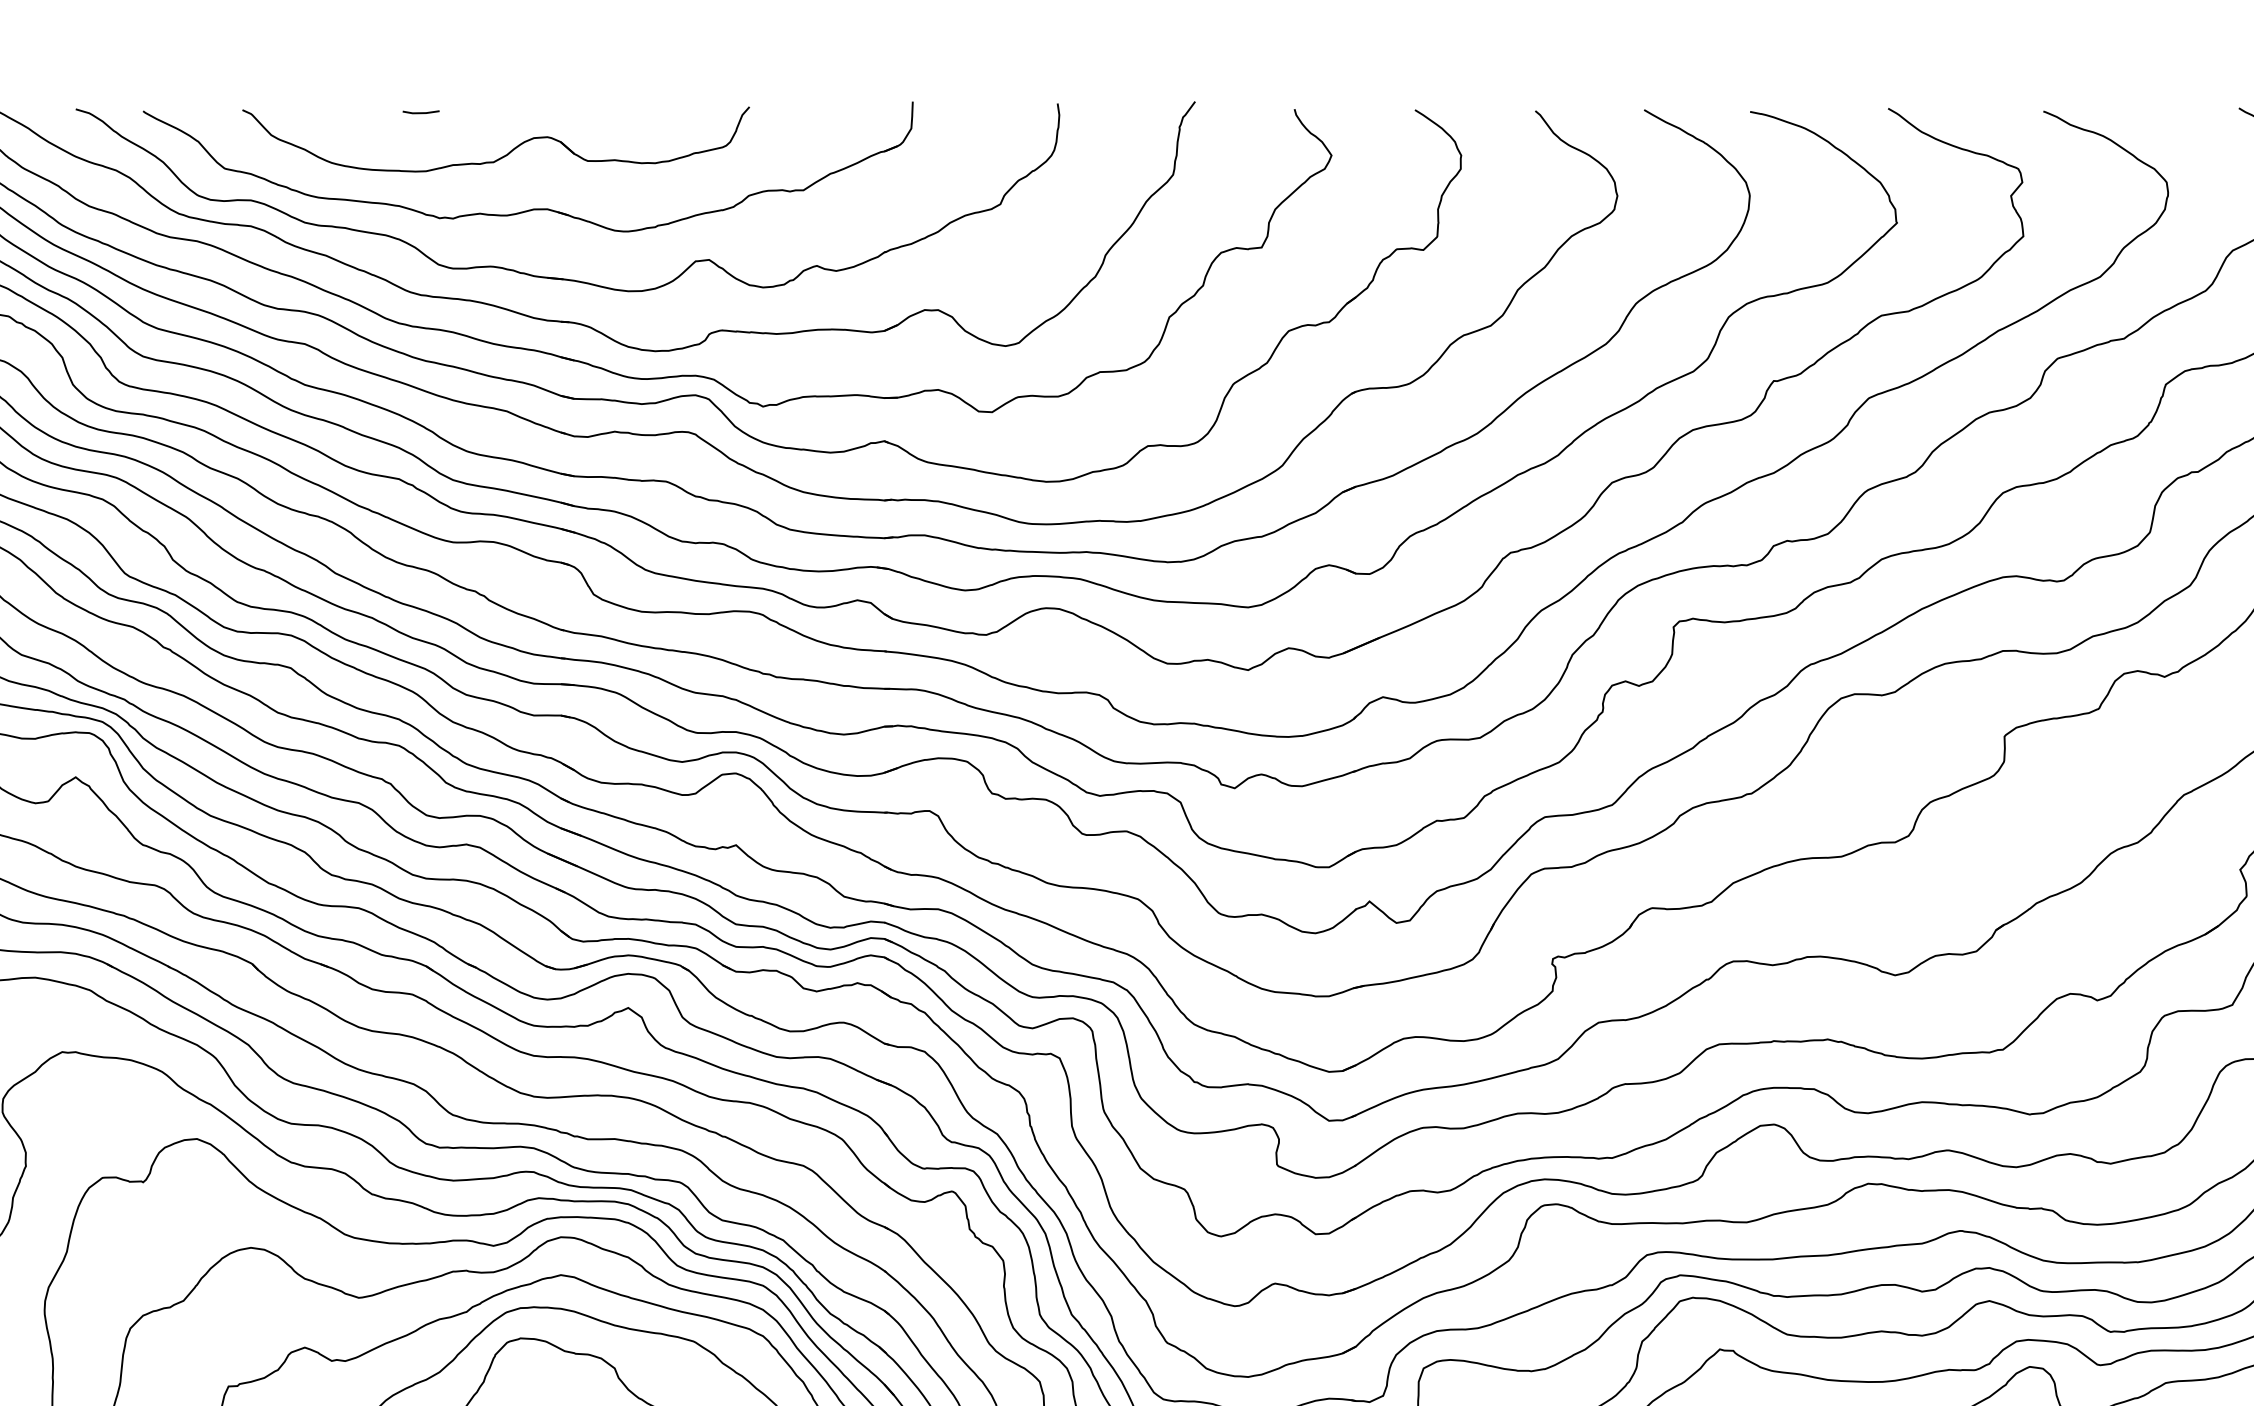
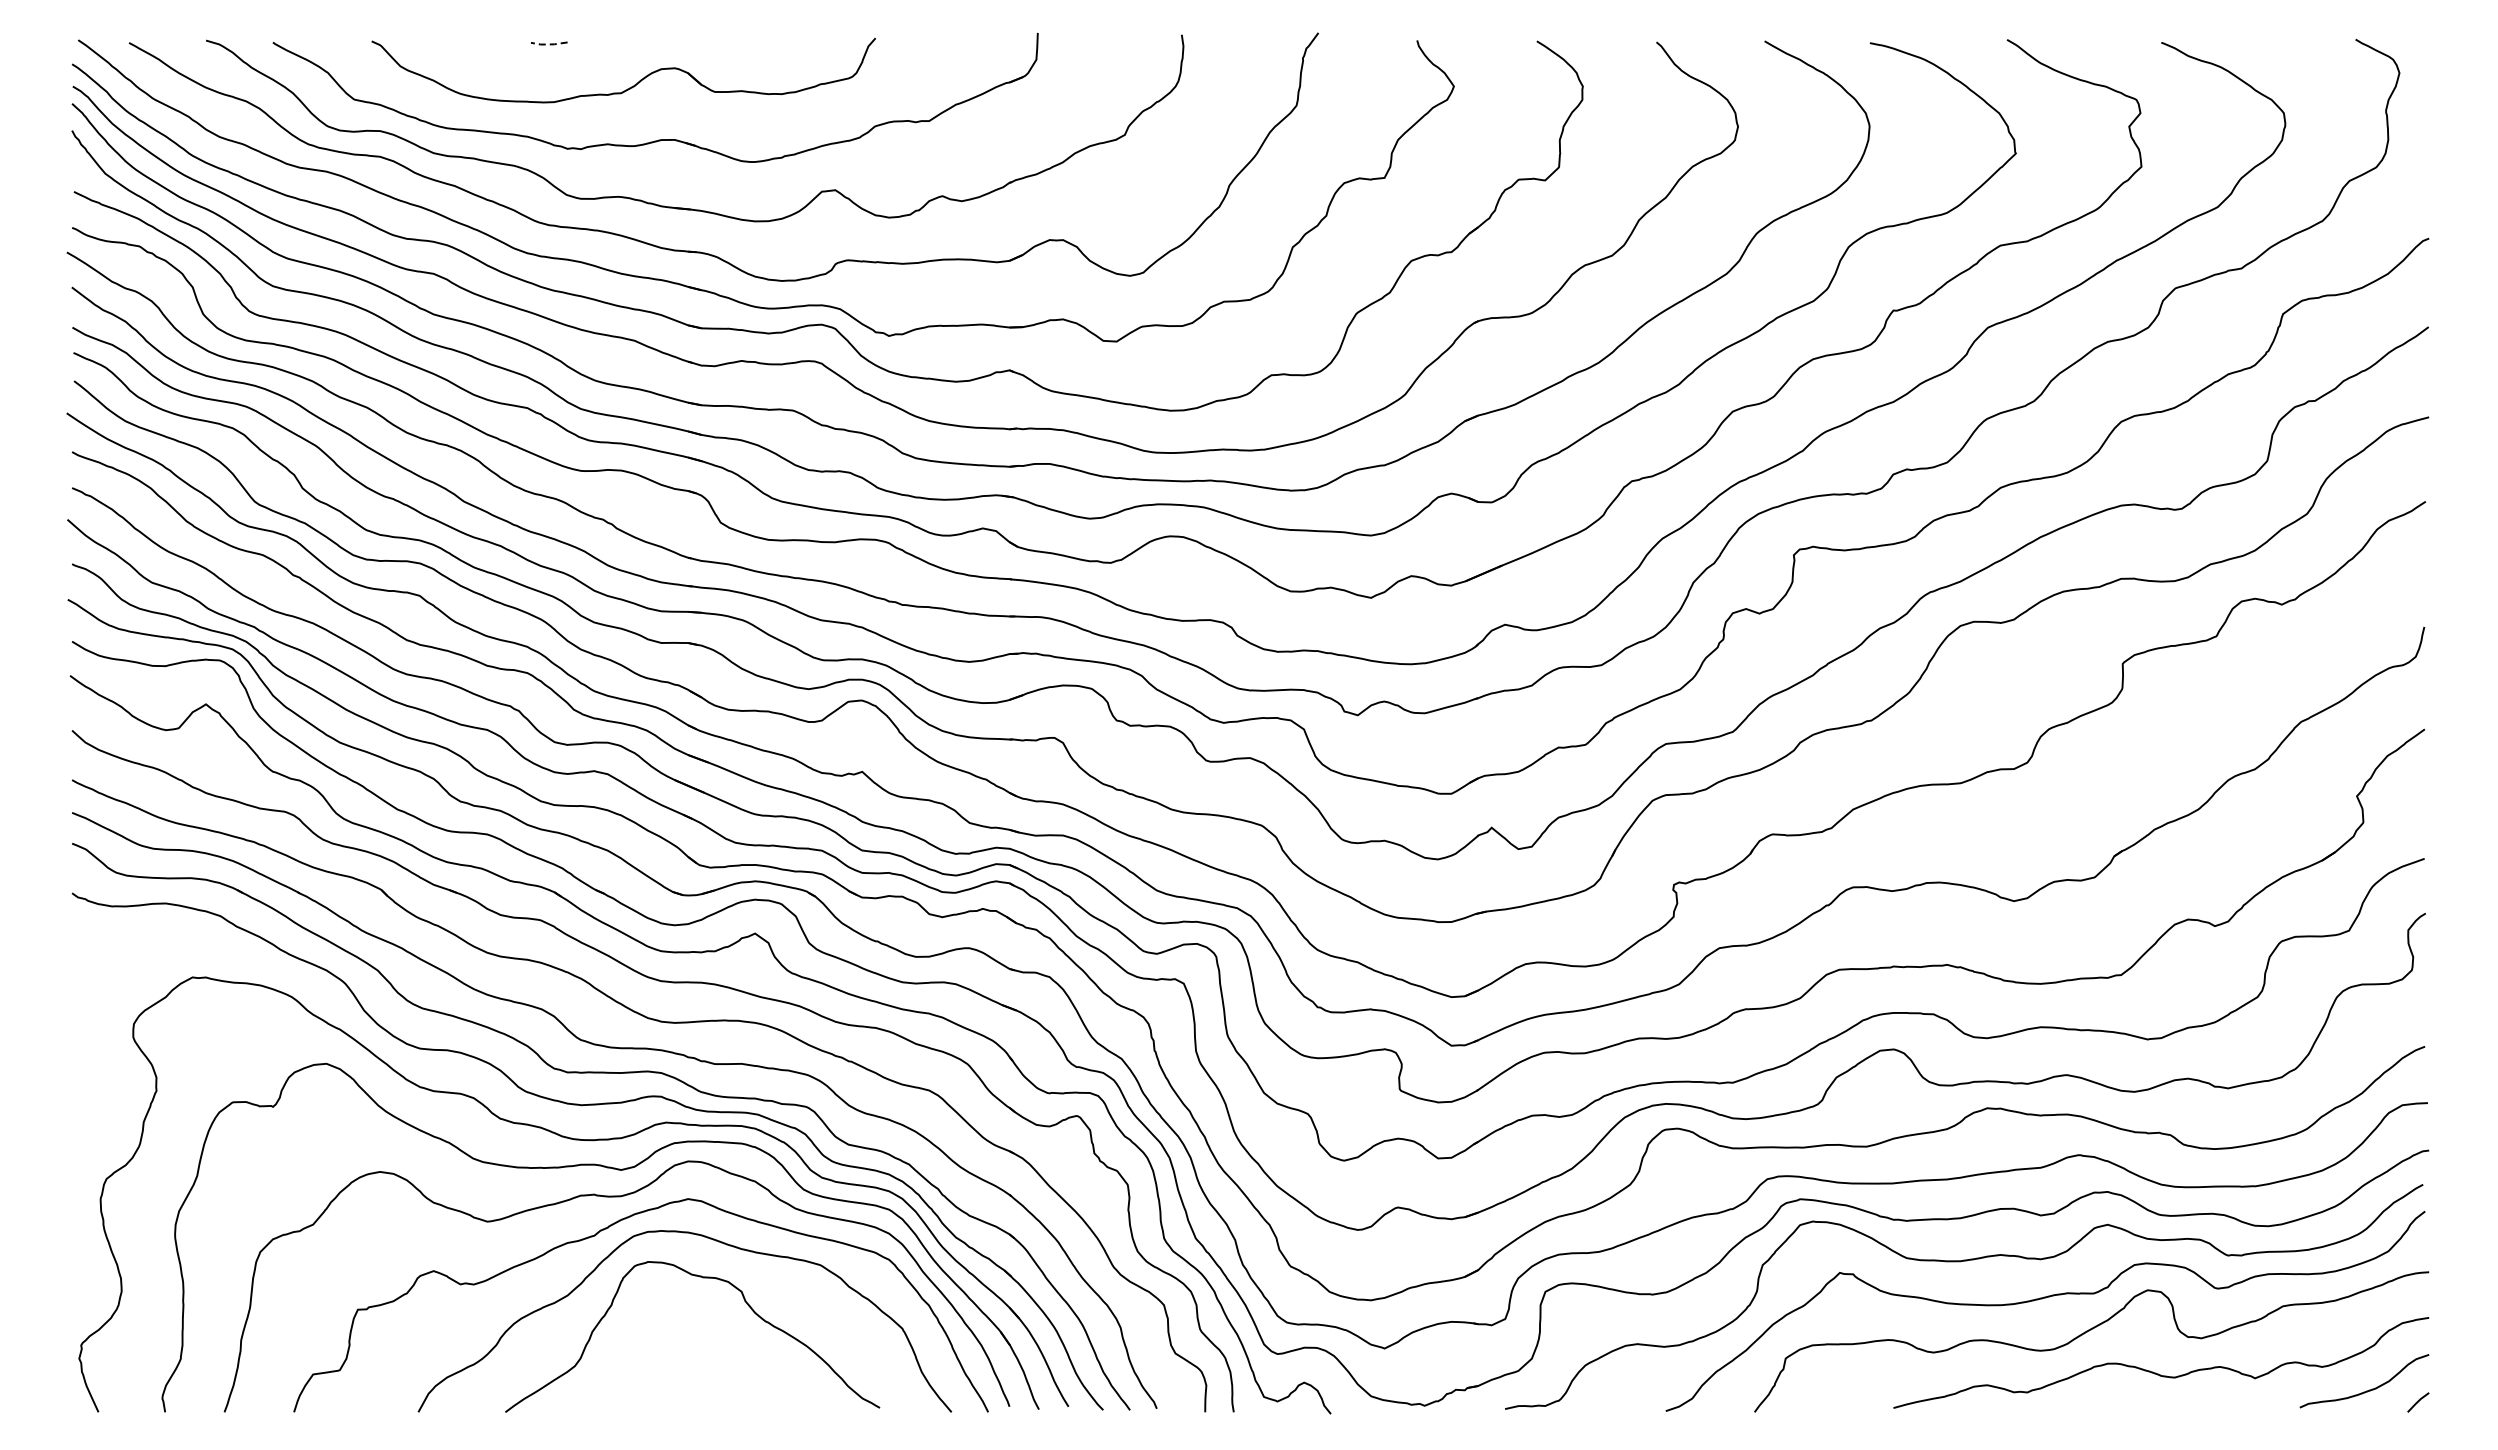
line: (420, 113) -> (548, 44), solid -> dashed

